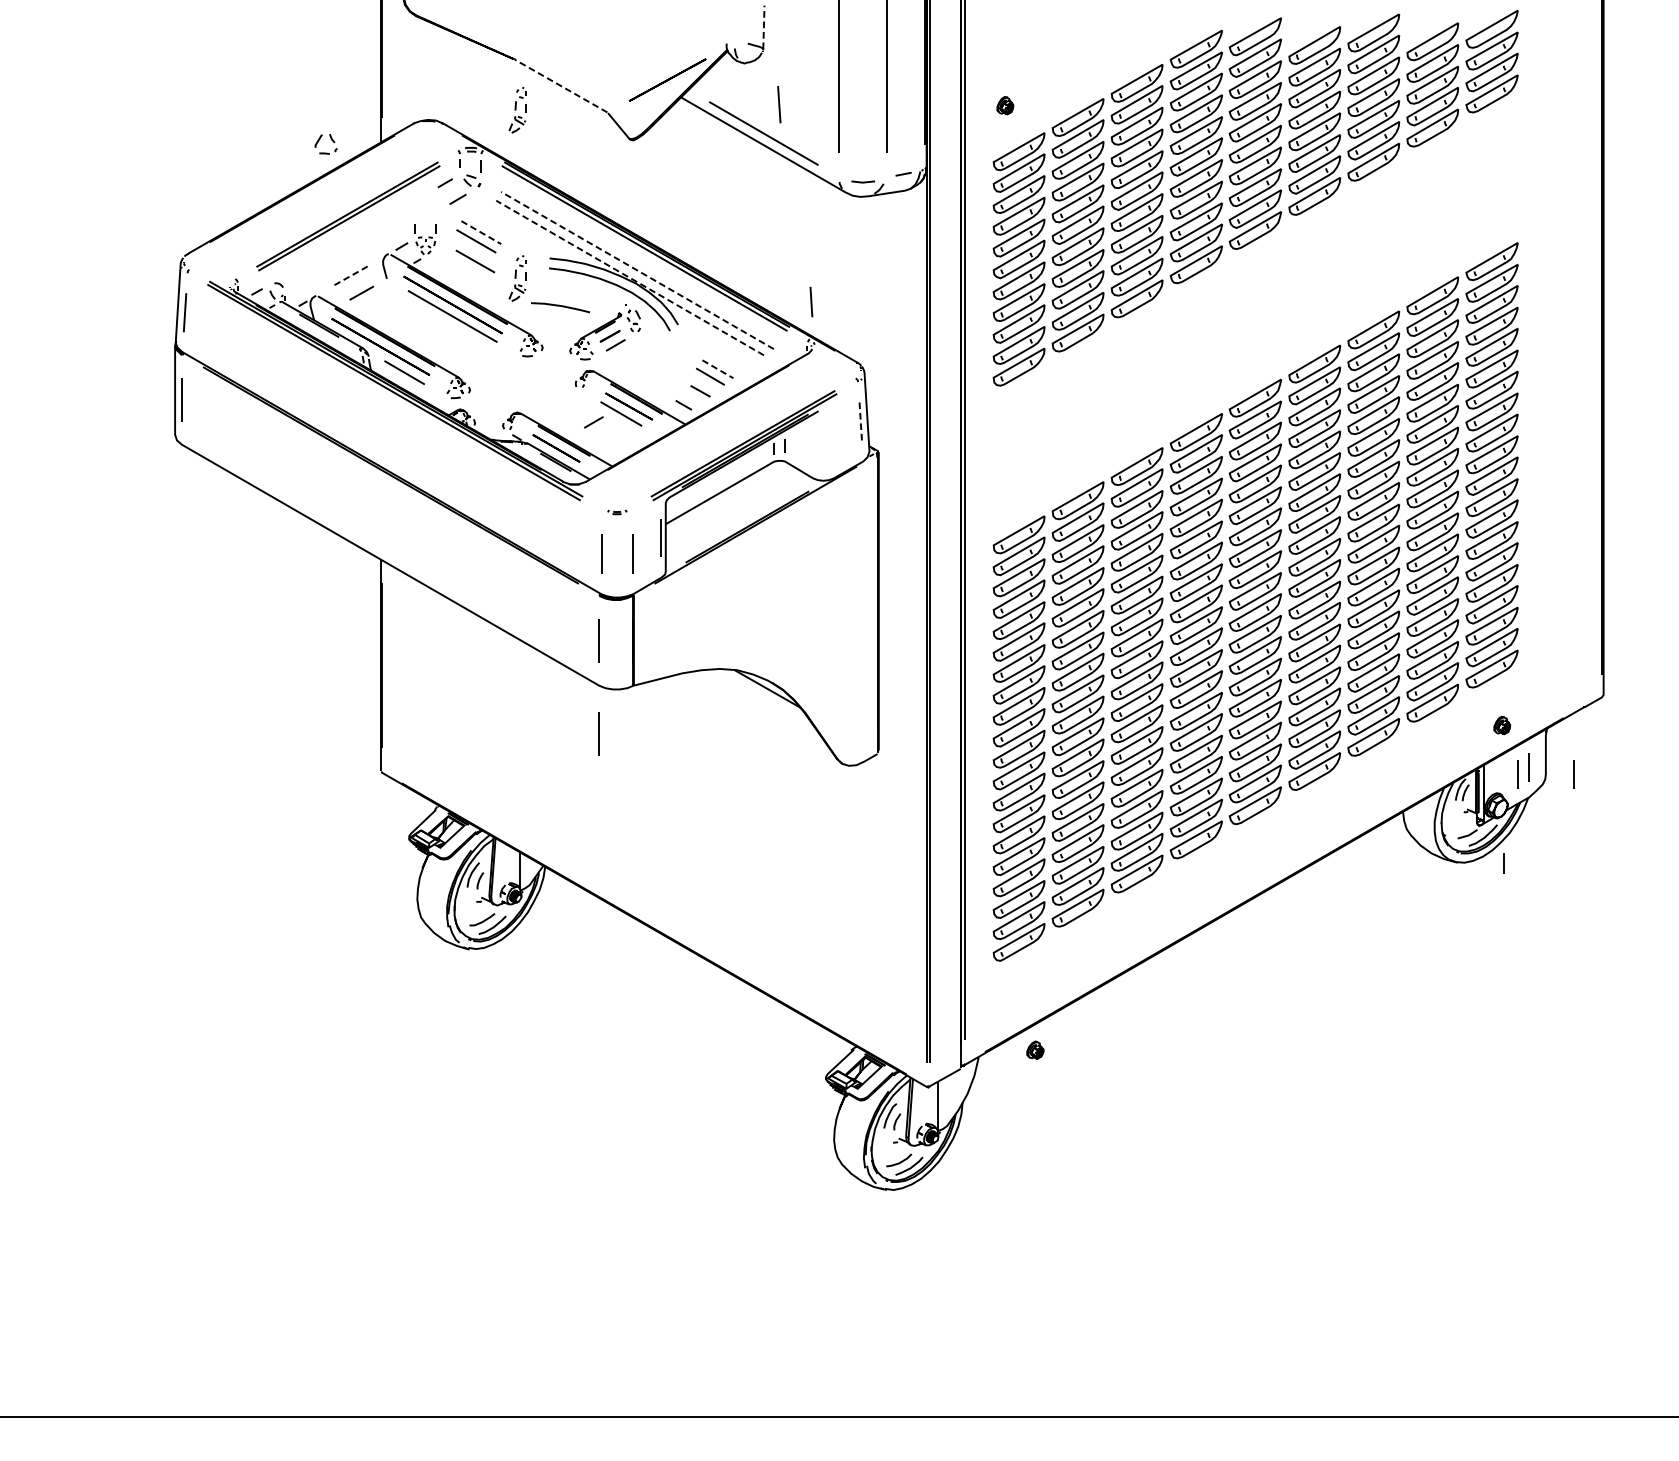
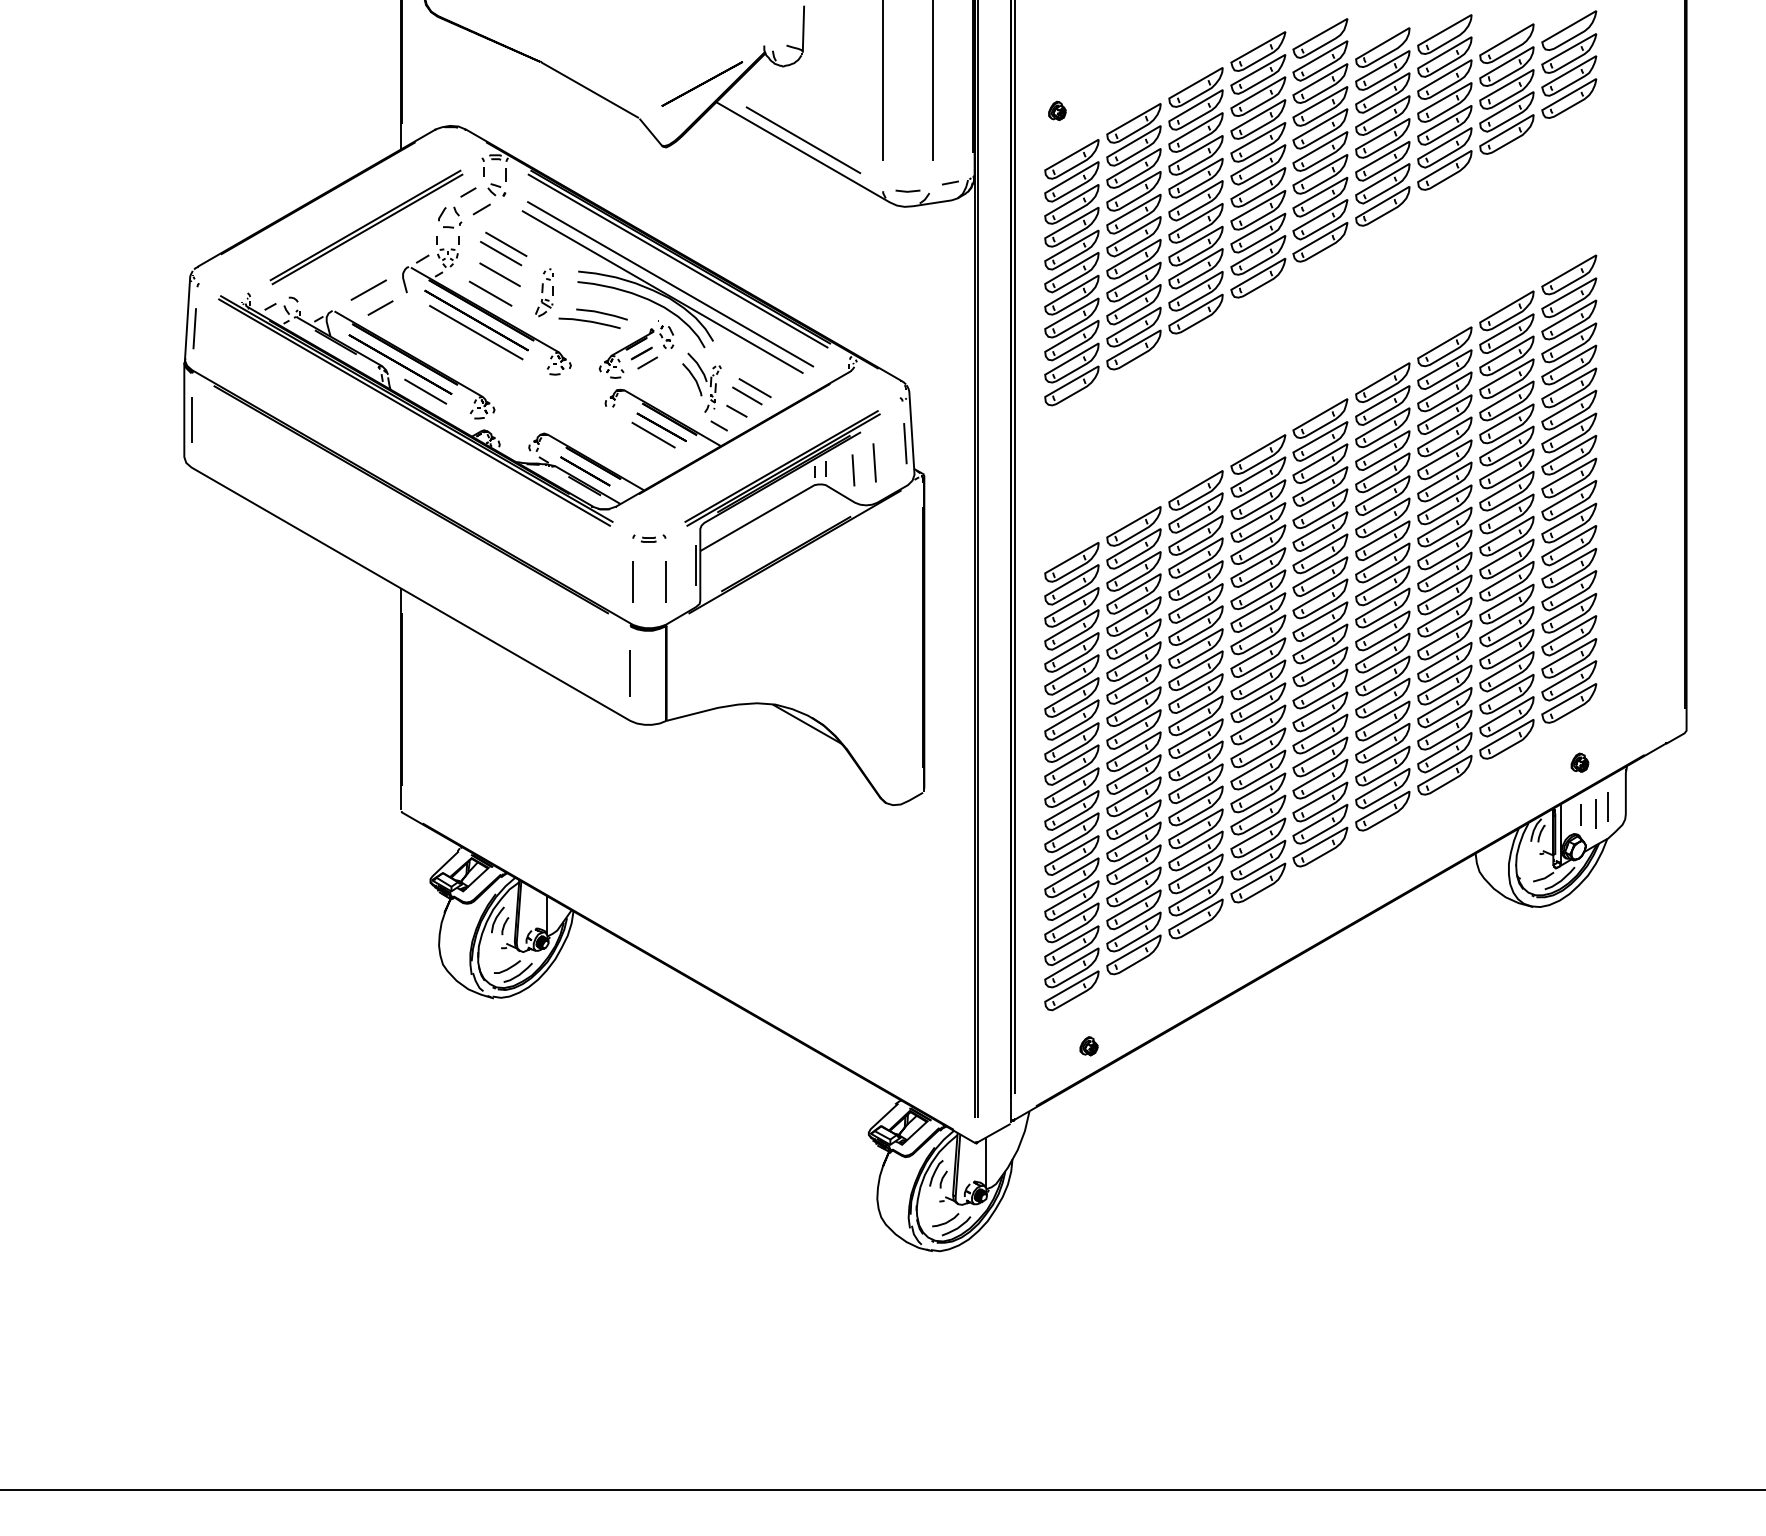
line: (763, 27) -> (803, 28), dashed -> solid
line: (559, 85) -> (588, 89), dashed -> solid
line: (779, 104) -> (874, 462), moved
part: (517, 110) -> (544, 115), removed
part: (331, 140) -> (455, 213), moved
line: (481, 232) -> (506, 244), dashed -> solid
line: (637, 270) -> (670, 284), dashed -> solid
line: (350, 276) -> (368, 290), dashed -> solid
line: (629, 278) -> (662, 292), dashed -> solid
line: (466, 279) -> (490, 293), added
line: (571, 298) -> (601, 313), added
line: (811, 302) -> (853, 470), moved
part: (666, 363) -> (701, 382), added
line: (718, 369) -> (755, 388), dashed -> solid
line: (593, 421) -> (624, 443), removed
line: (860, 421) -> (905, 443), dashed -> solid
part: (617, 512) -> (649, 538), size x1.67
line: (598, 733) -> (629, 771), removed
line: (1573, 773) -> (1654, 813), removed
line: (1502, 863) -> (1580, 814), moved
part: (1034, 1050) -> (1088, 1046), moved

